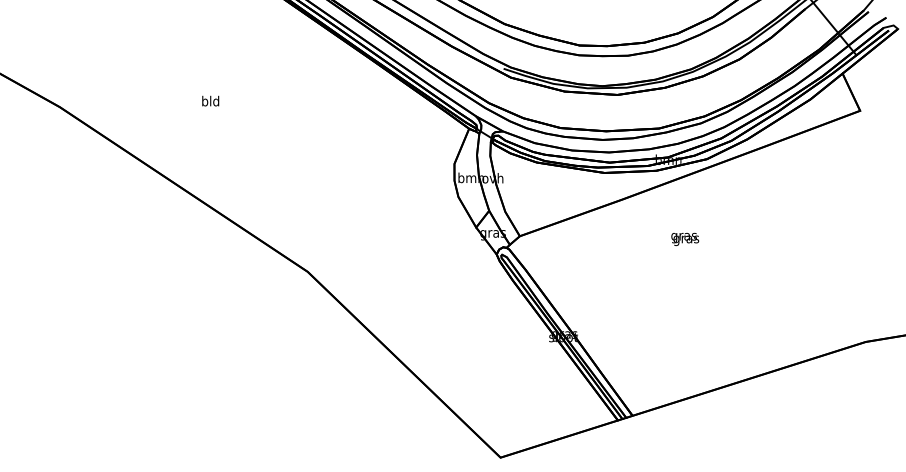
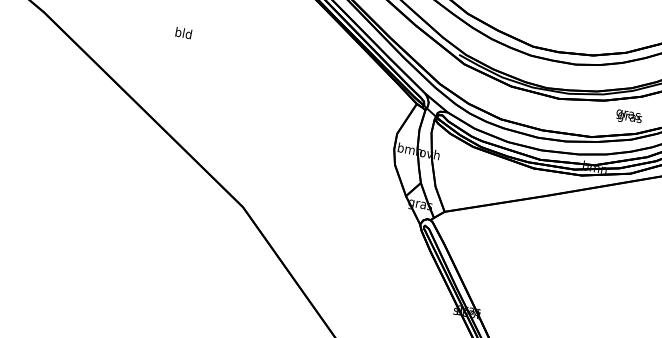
text: (685, 239) -> (629, 117), moved

